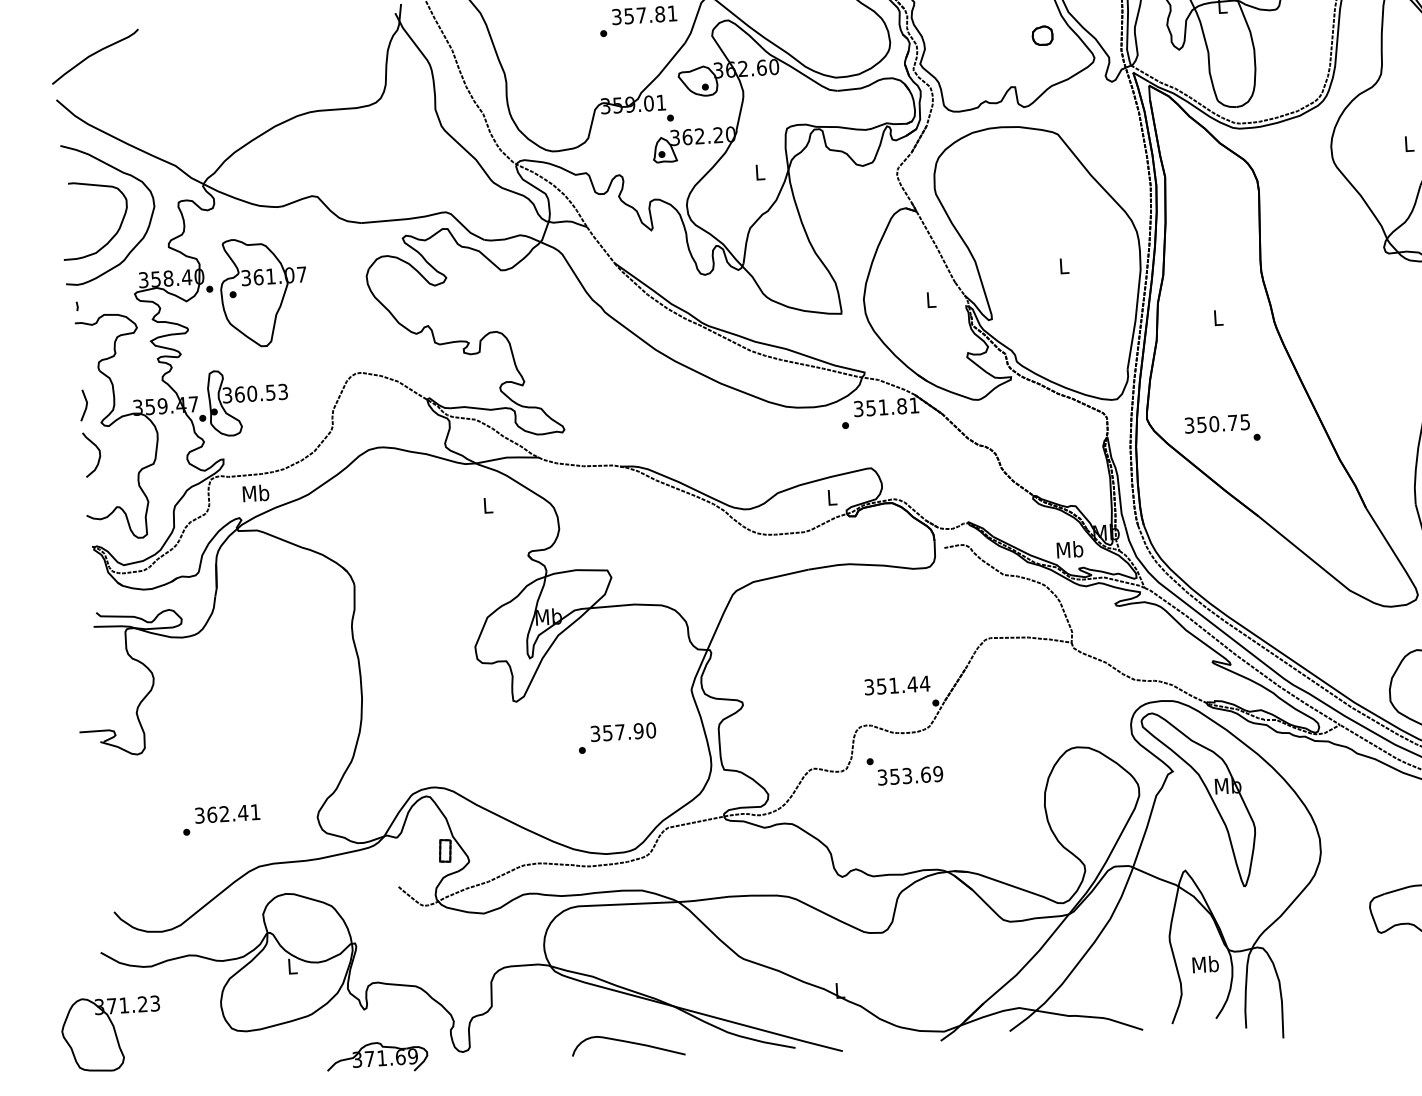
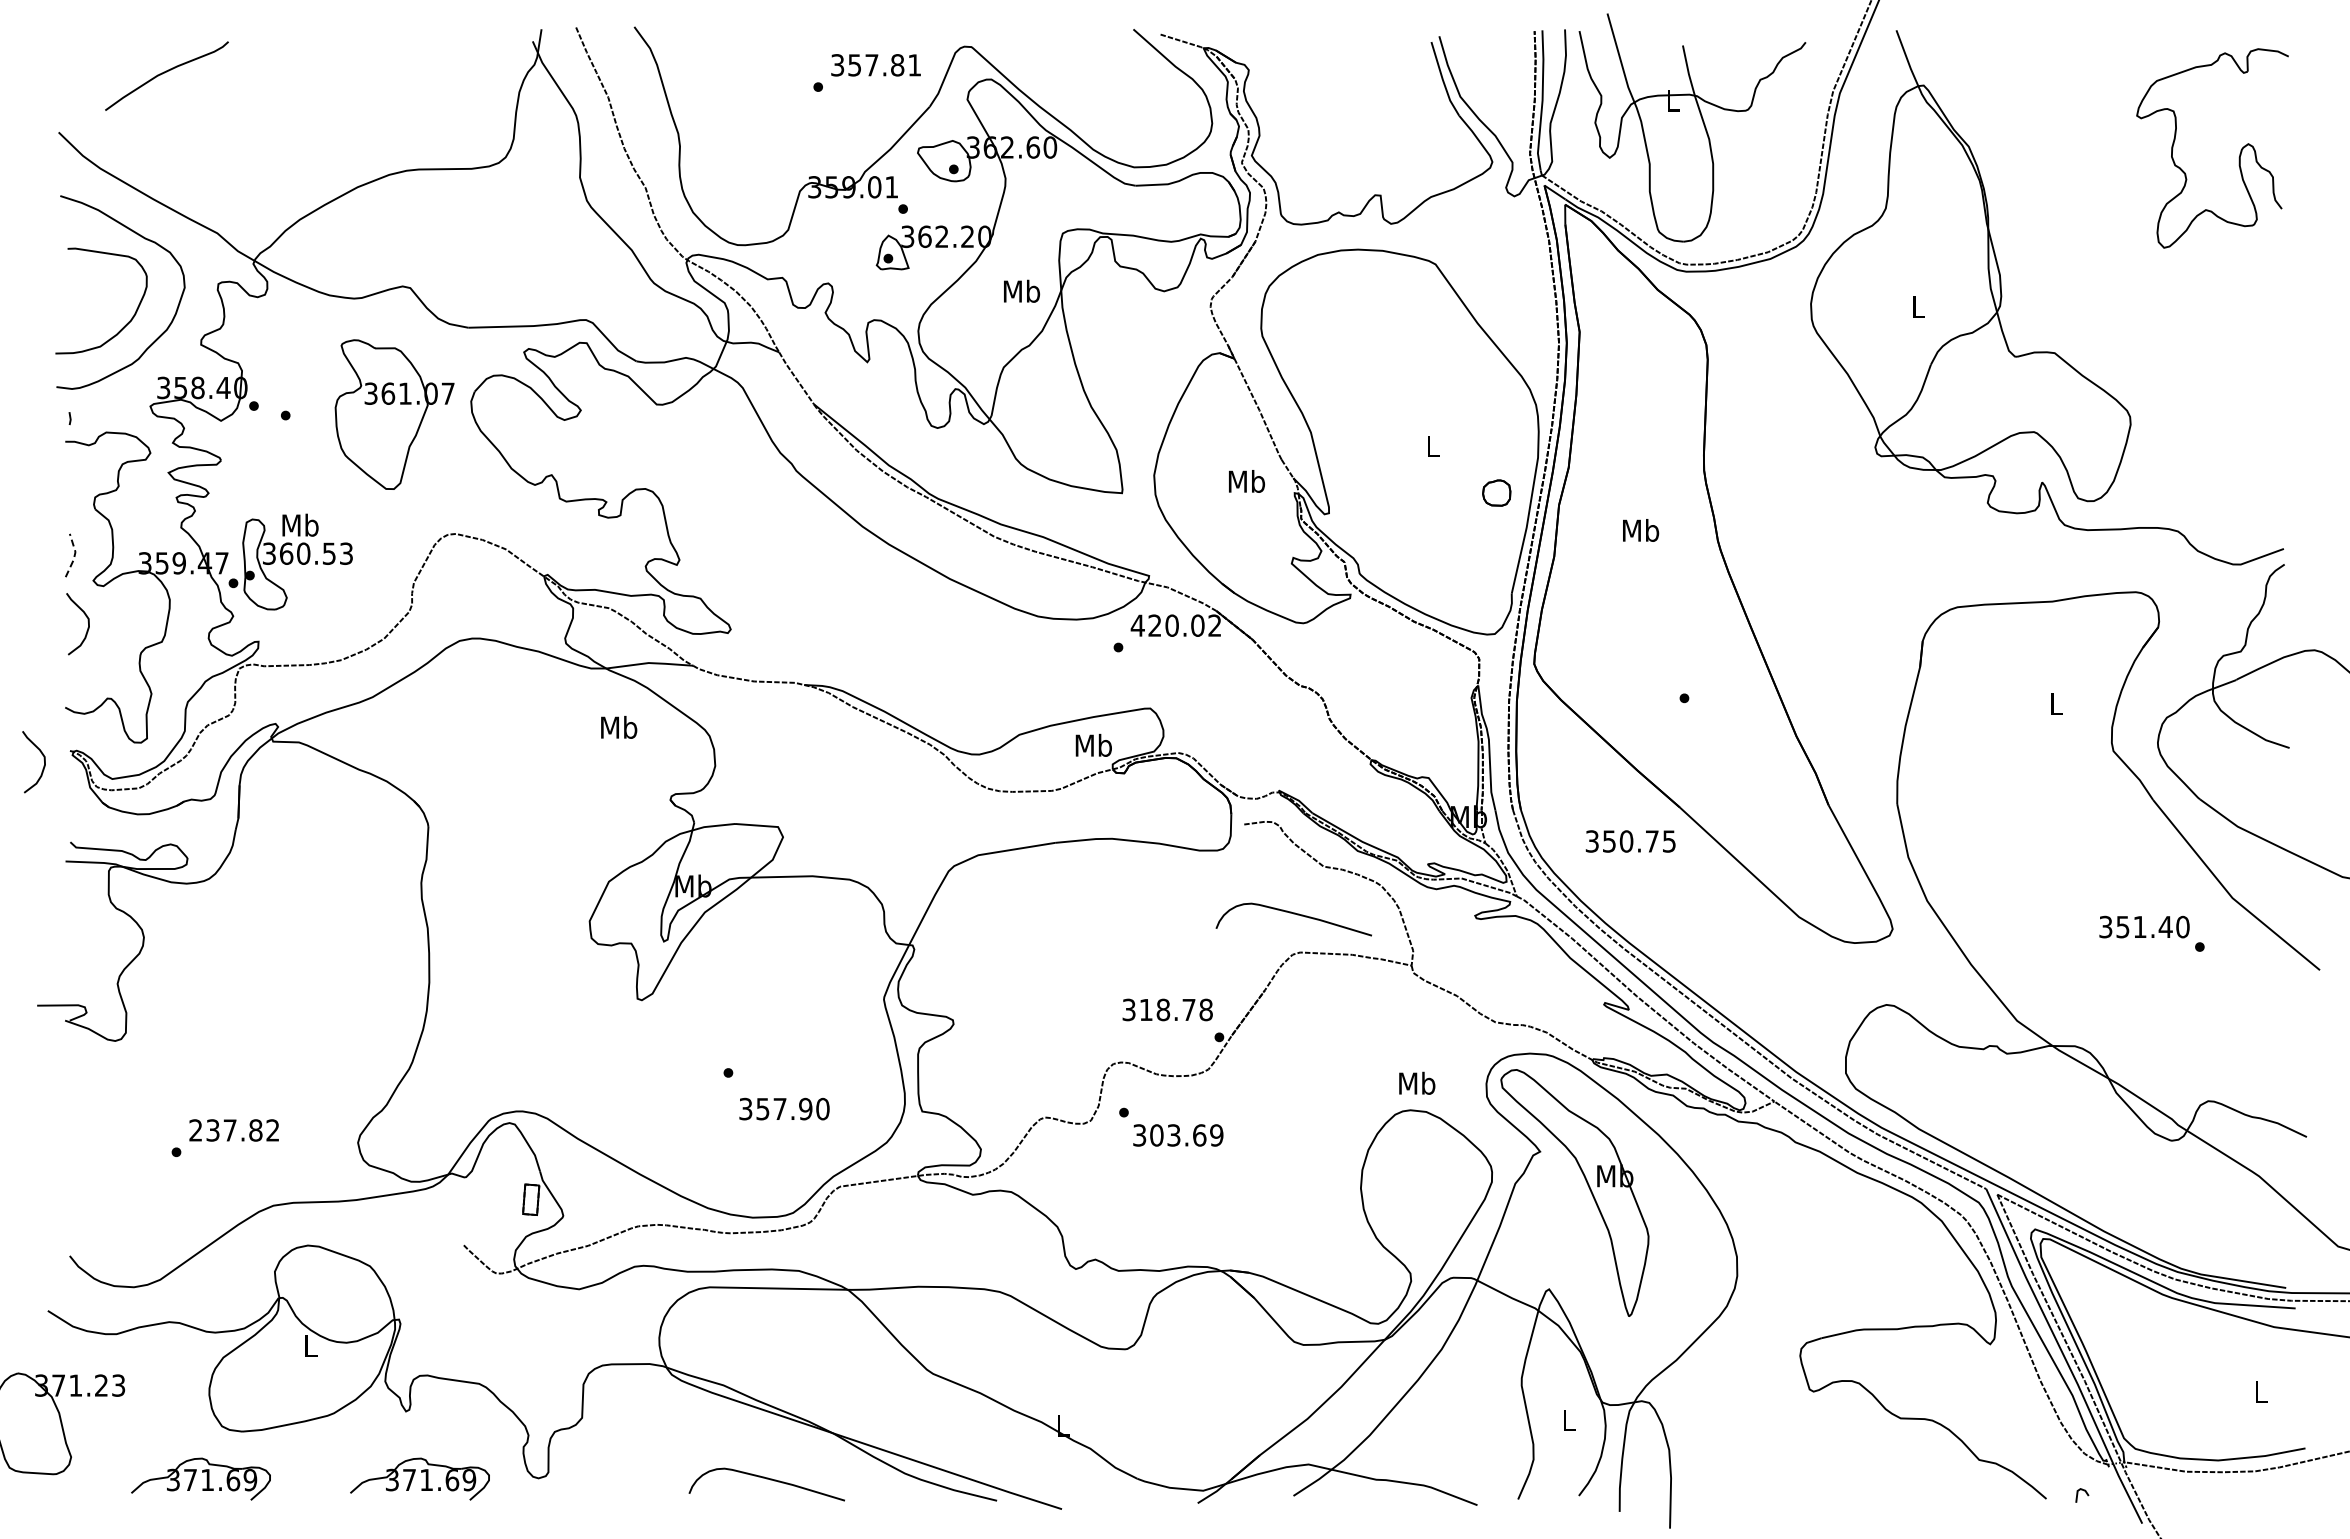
part: (1042, 35) -> (1496, 492), moved
curve: (93, 54) -> (164, 73), moved
text: (760, 171) -> (1022, 290), L -> Mb
part: (264, 292) -> (394, 414), moved
text: (931, 299) -> (1247, 481), L -> Mb
text: (1218, 317) -> (1641, 530), L -> Mb
line: (86, 405) -> (74, 555), solid -> dashed
text: (885, 407) -> (1175, 625), 351.81 -> 420.02
text: (1217, 423) -> (1630, 841), moved
text: (255, 492) -> (300, 524), moved
text: (831, 496) -> (1093, 744), L -> Mb
text: (488, 504) -> (619, 726), L -> Mb
text: (1070, 549) -> (1417, 1082), moved
curve: (73, 554) -> (43, 759), added
curve: (983, 610) -> (1293, 914), added
text: (903, 684) -> (1176, 1009), 351.44 -> 318.78
text: (623, 731) -> (784, 1108), moved
text: (894, 776) -> (1156, 1135), 353.69 -> 303.69
text: (227, 813) -> (234, 1130), 362.41 -> 237.82
text: (1205, 963) -> (1569, 1419), Mb -> L
part: (218, 1067) -> (200, 1478), added

